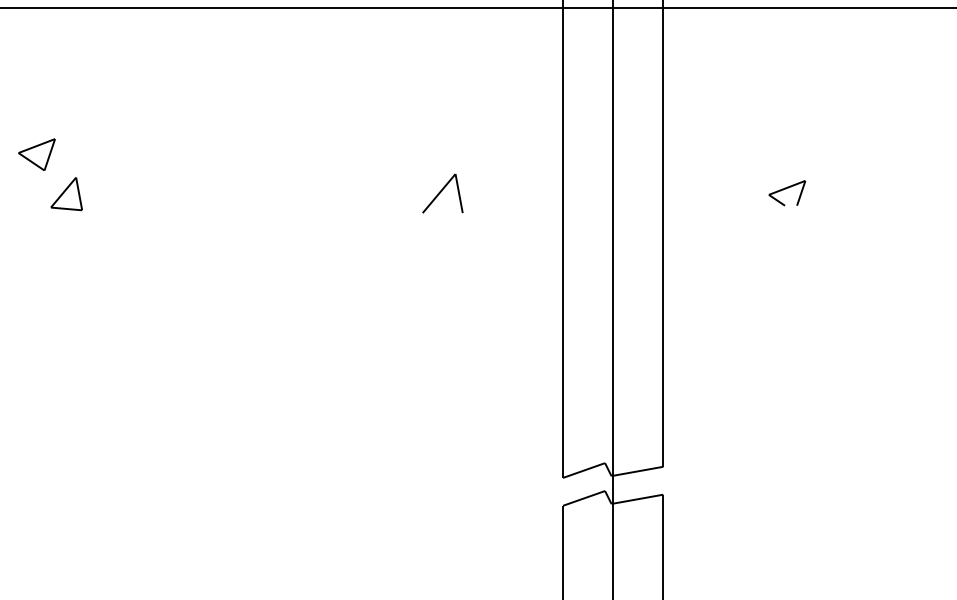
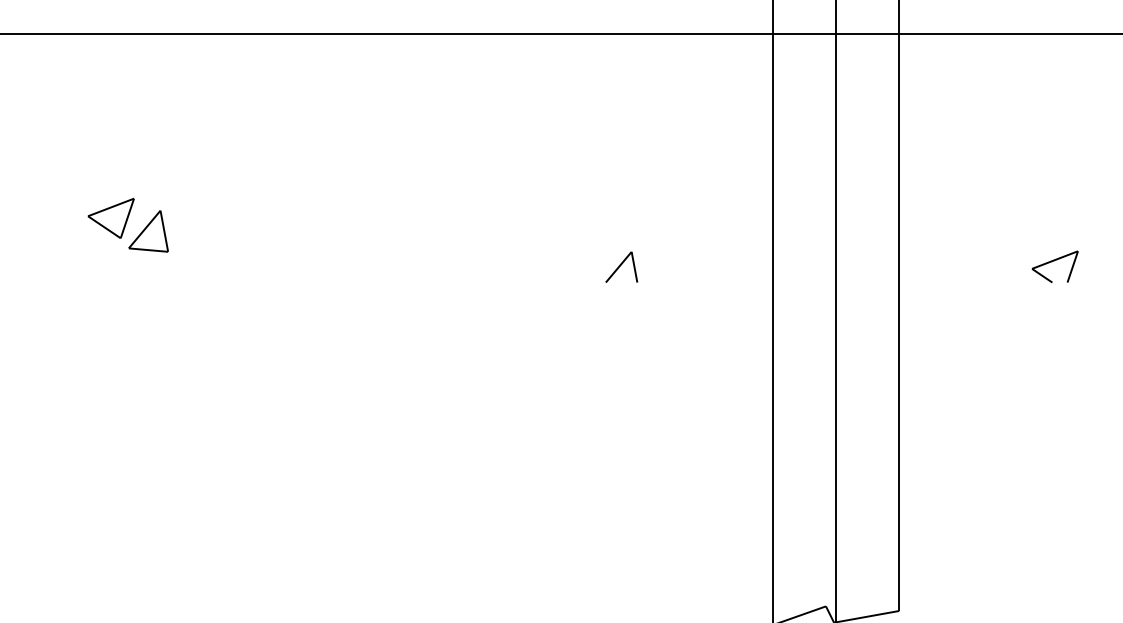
part: (442, 193) -> (621, 267), size x0.62
part: (66, 194) -> (148, 231), moved

